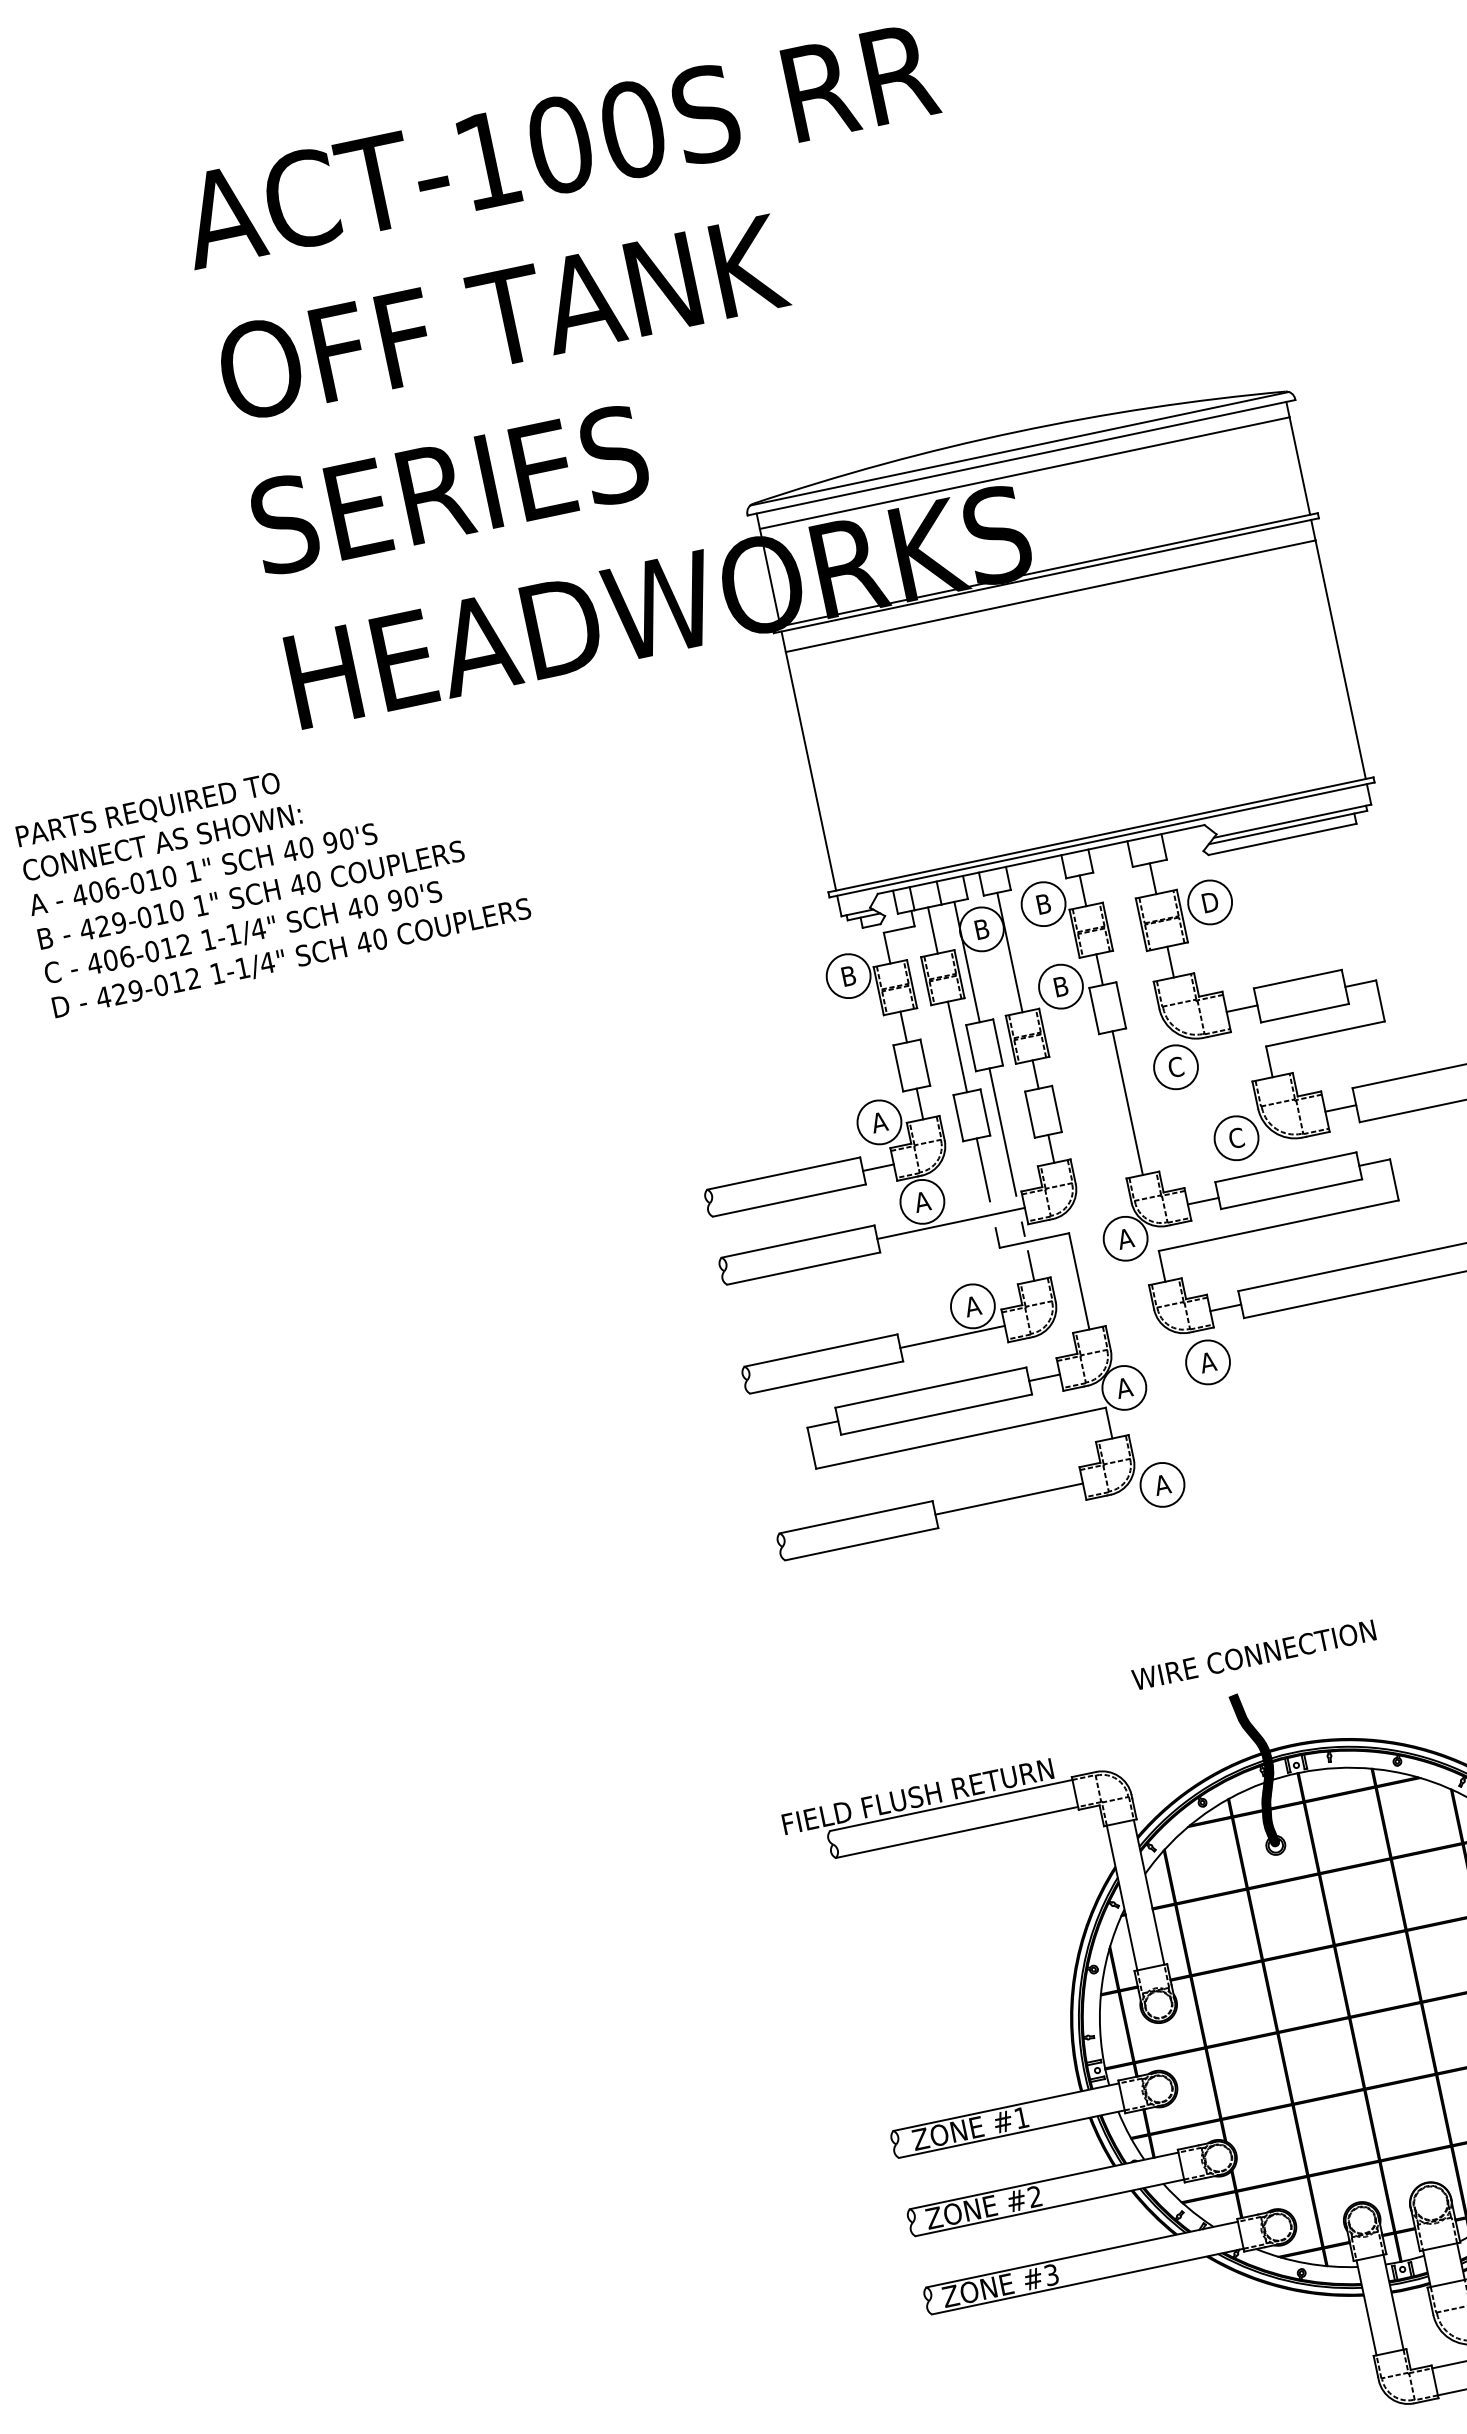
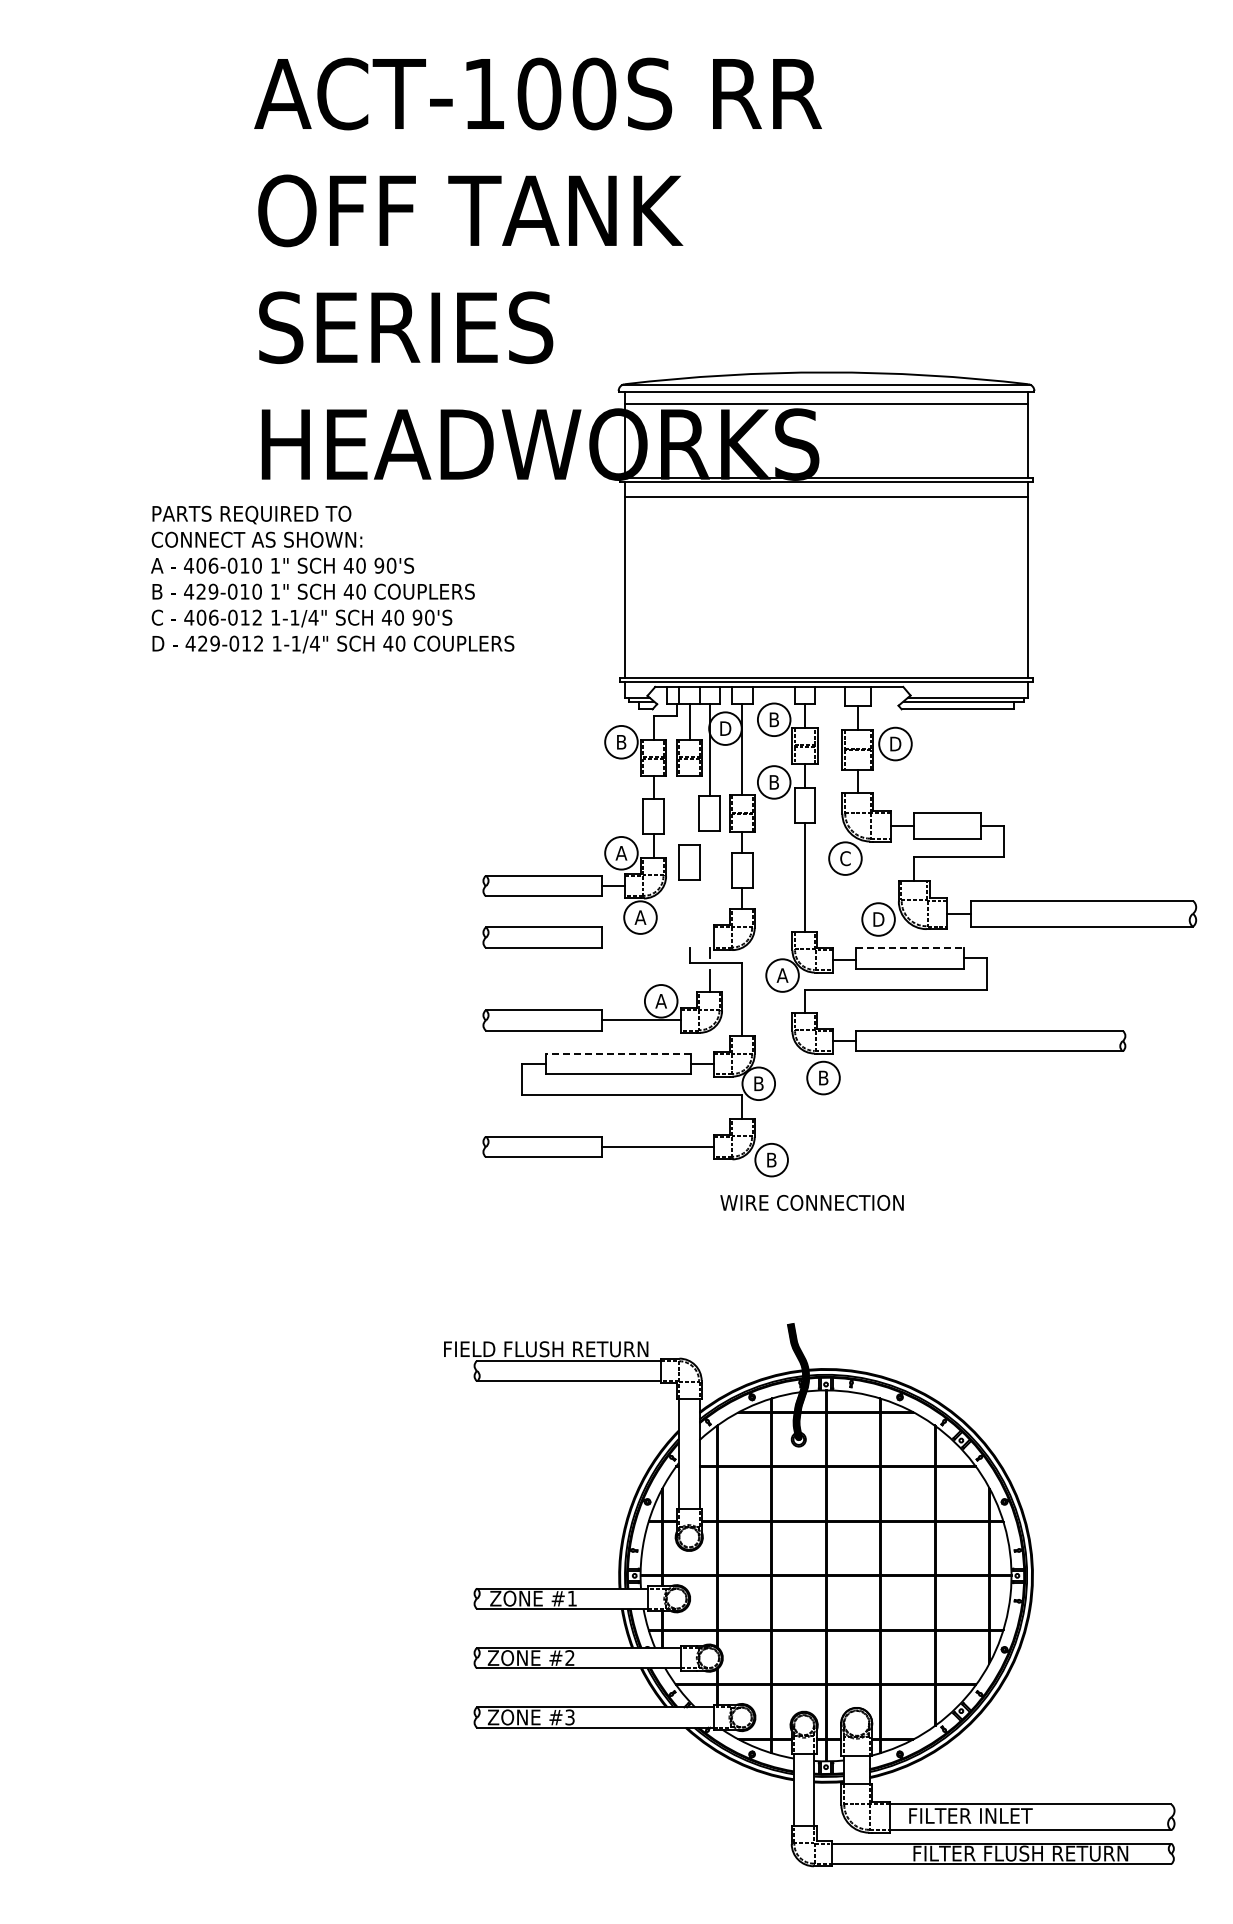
text: (272, 873) -> (332, 579), moved
text: (981, 929) -> (725, 728), B -> D
line: (957, 1047) -> (689, 810), removed
line: (1002, 1131) -> (709, 878), removed
text: (1236, 1138) -> (878, 919), C -> D
line: (1286, 1167) -> (910, 948), solid -> dashed
line: (983, 1169) -> (689, 903), removed
line: (951, 1223) -> (658, 937), removed
text: (1207, 1361) -> (823, 1077), A -> B
line: (929, 1387) -> (617, 1053), solid -> dashed
text: (1123, 1387) -> (758, 1083), A -> B
text: (1162, 1484) -> (771, 1159), A -> B
text: (1253, 1654) -> (811, 1202), moved

